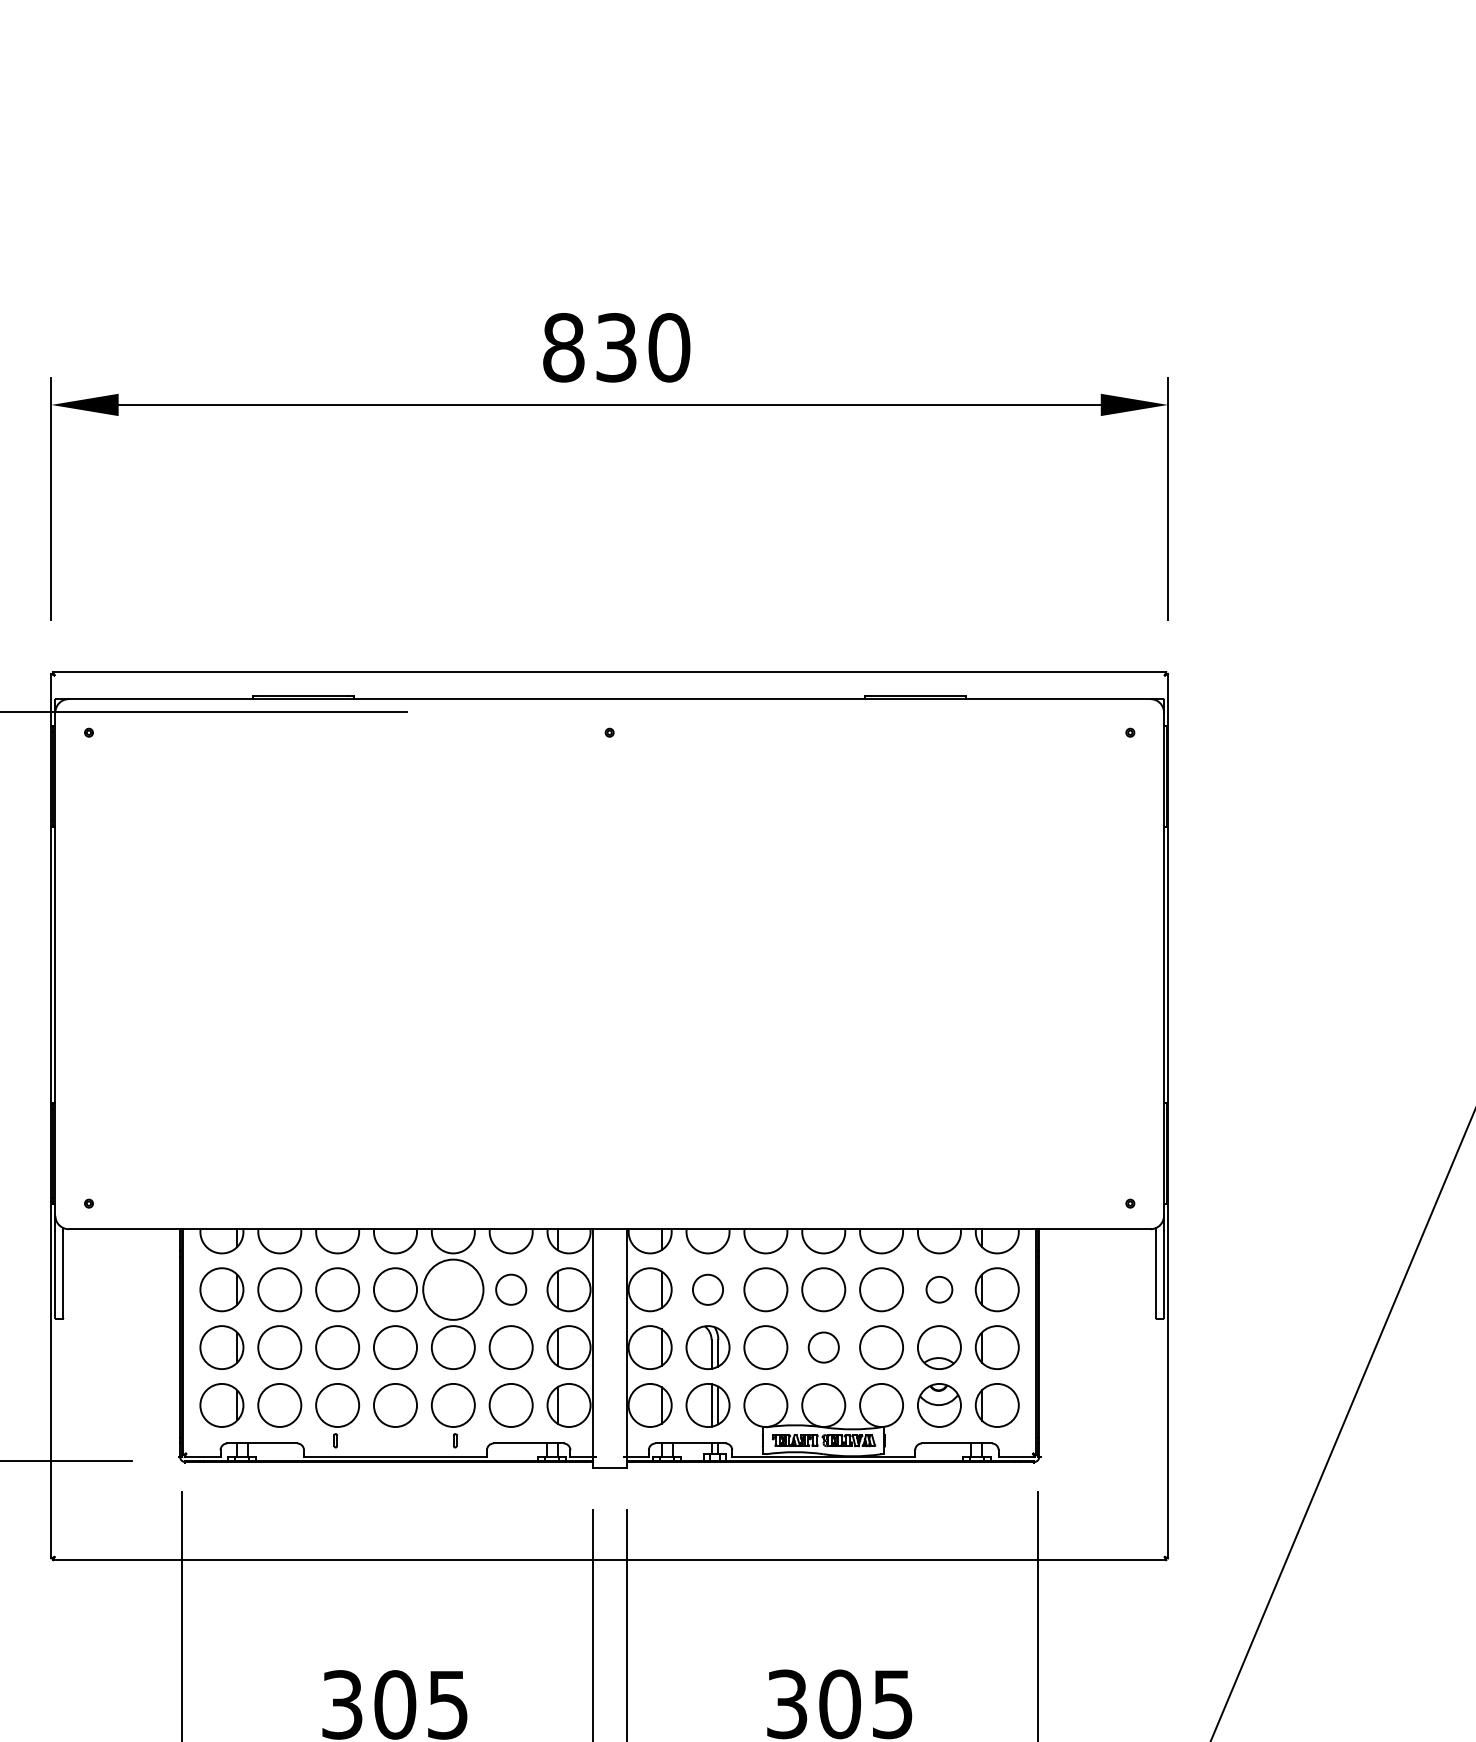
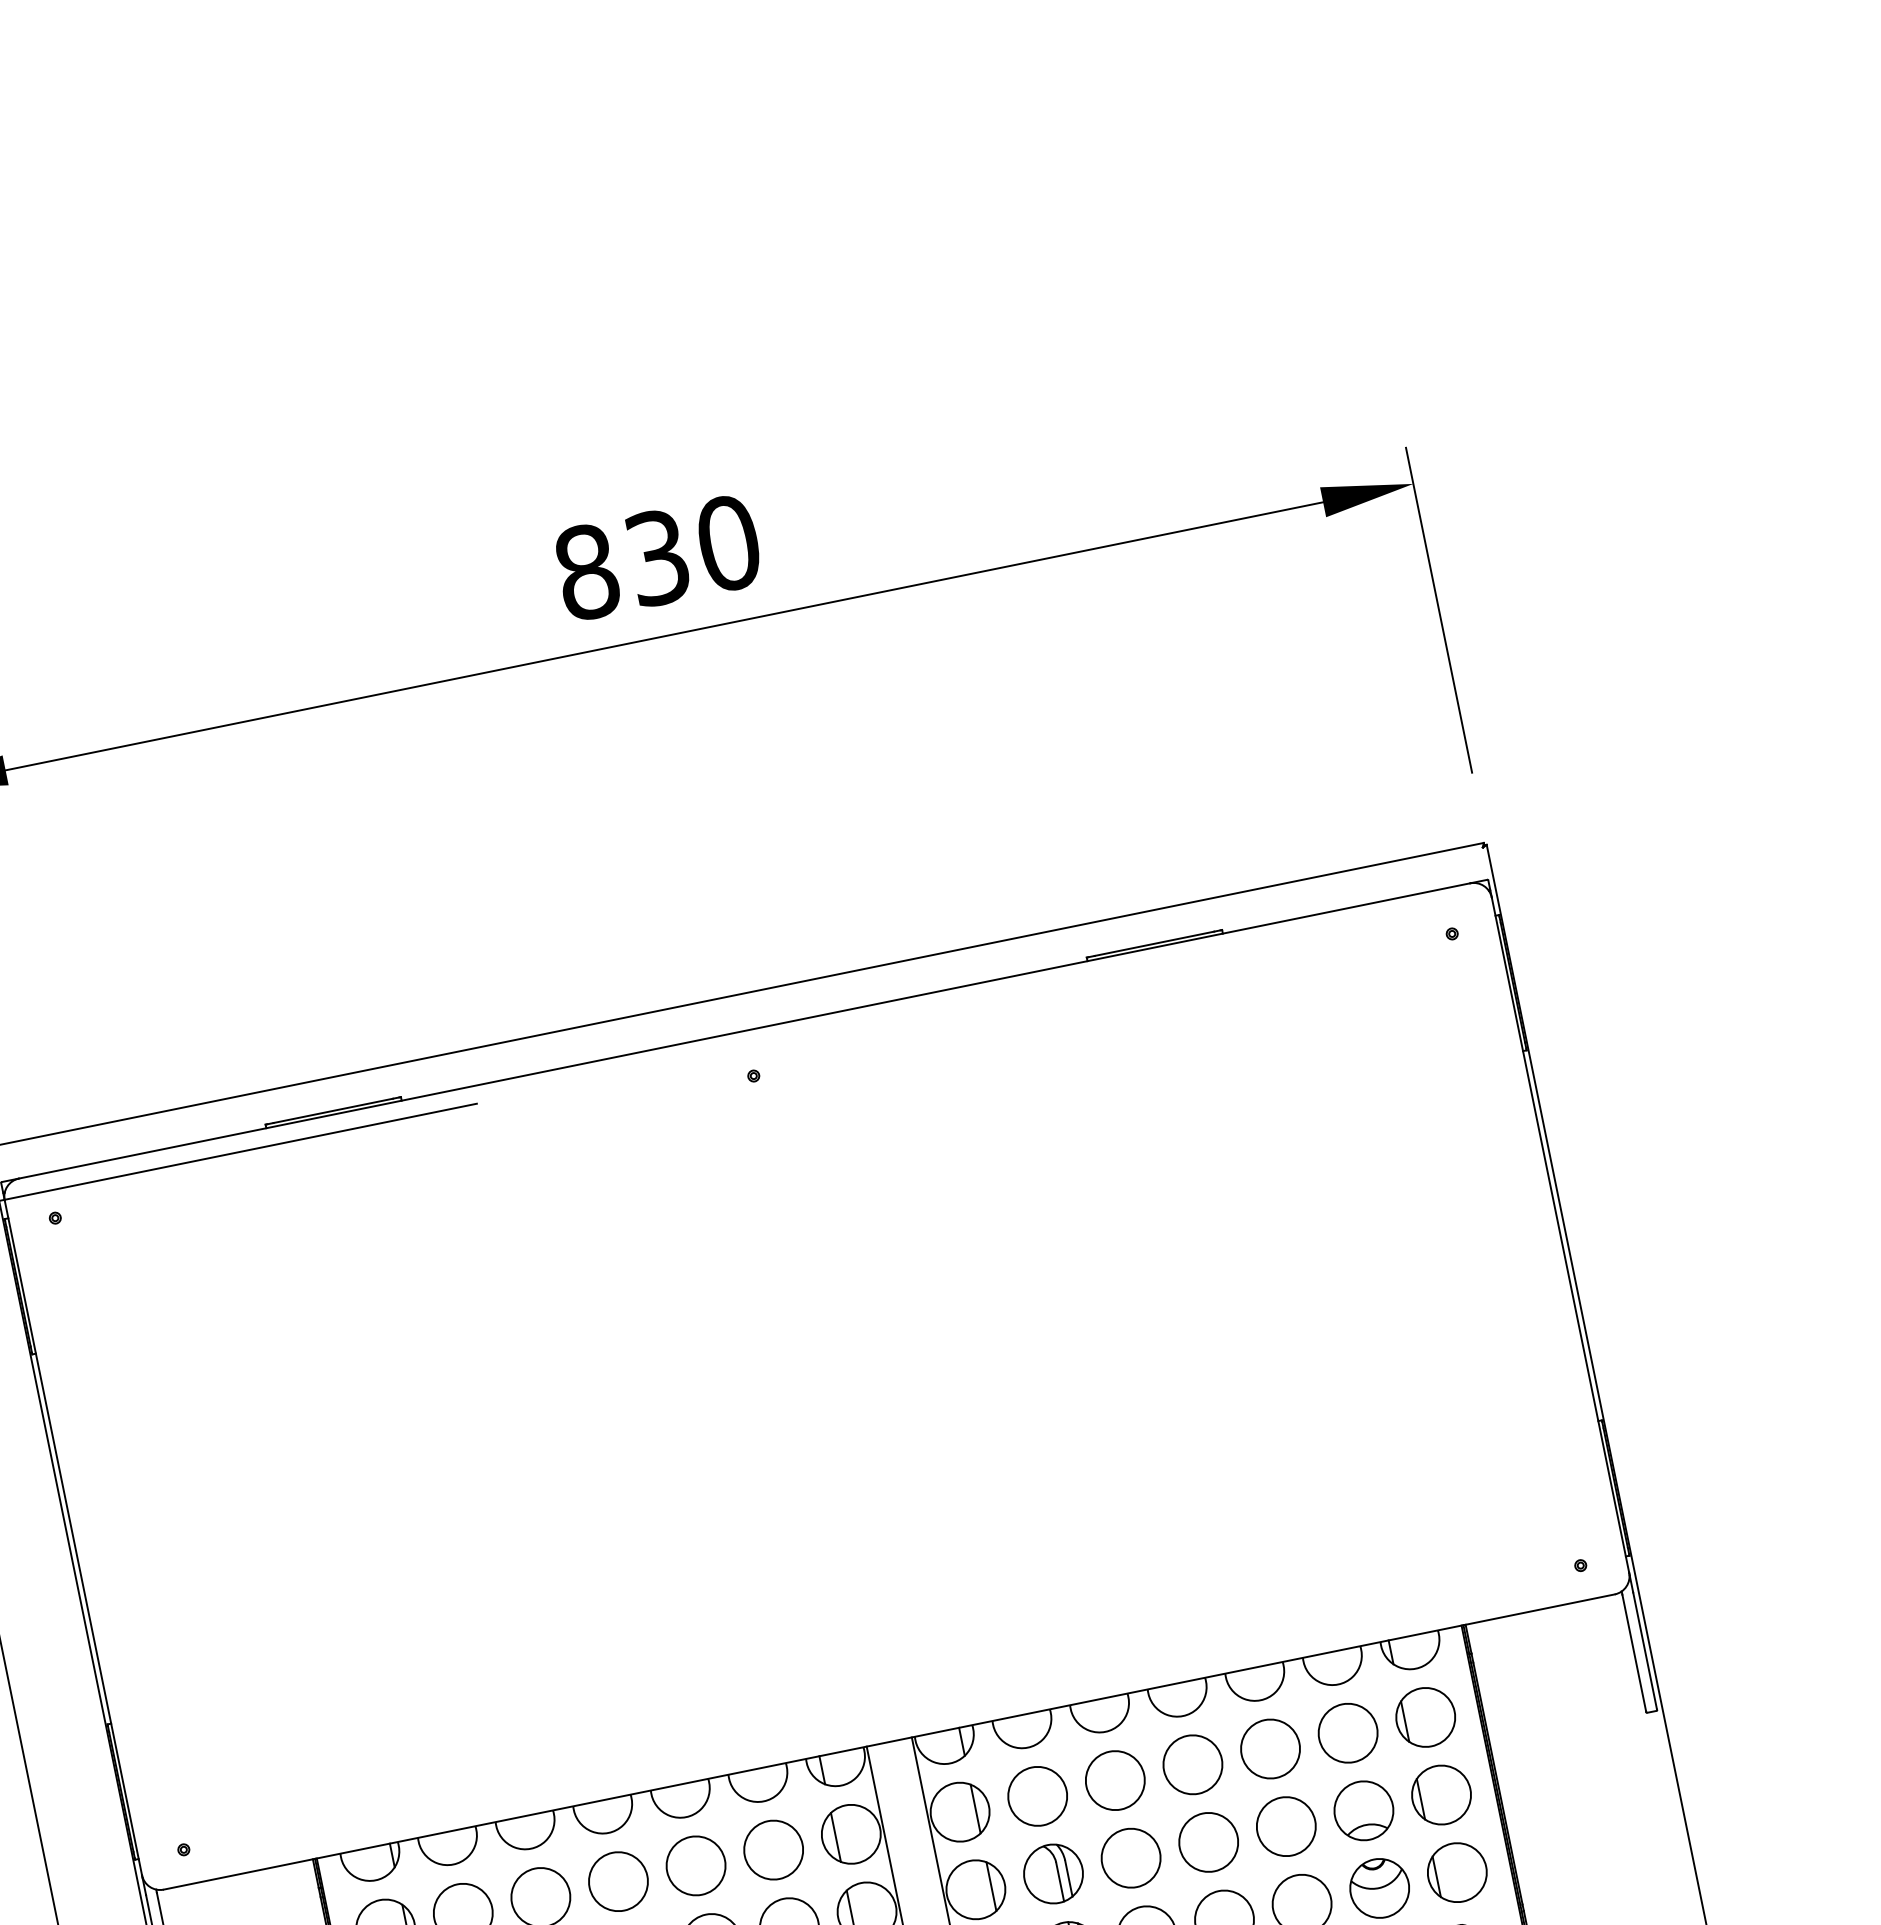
circle: (452, 1289) -> (694, 1865), size x0.71
circle: (510, 1289) -> (772, 1849), size x1.43
circle: (707, 1289) -> (1036, 1796), size x1.43
circle: (938, 1289) -> (1346, 1733), size x1.67
circle: (823, 1347) -> (1208, 1842), size x1.43

